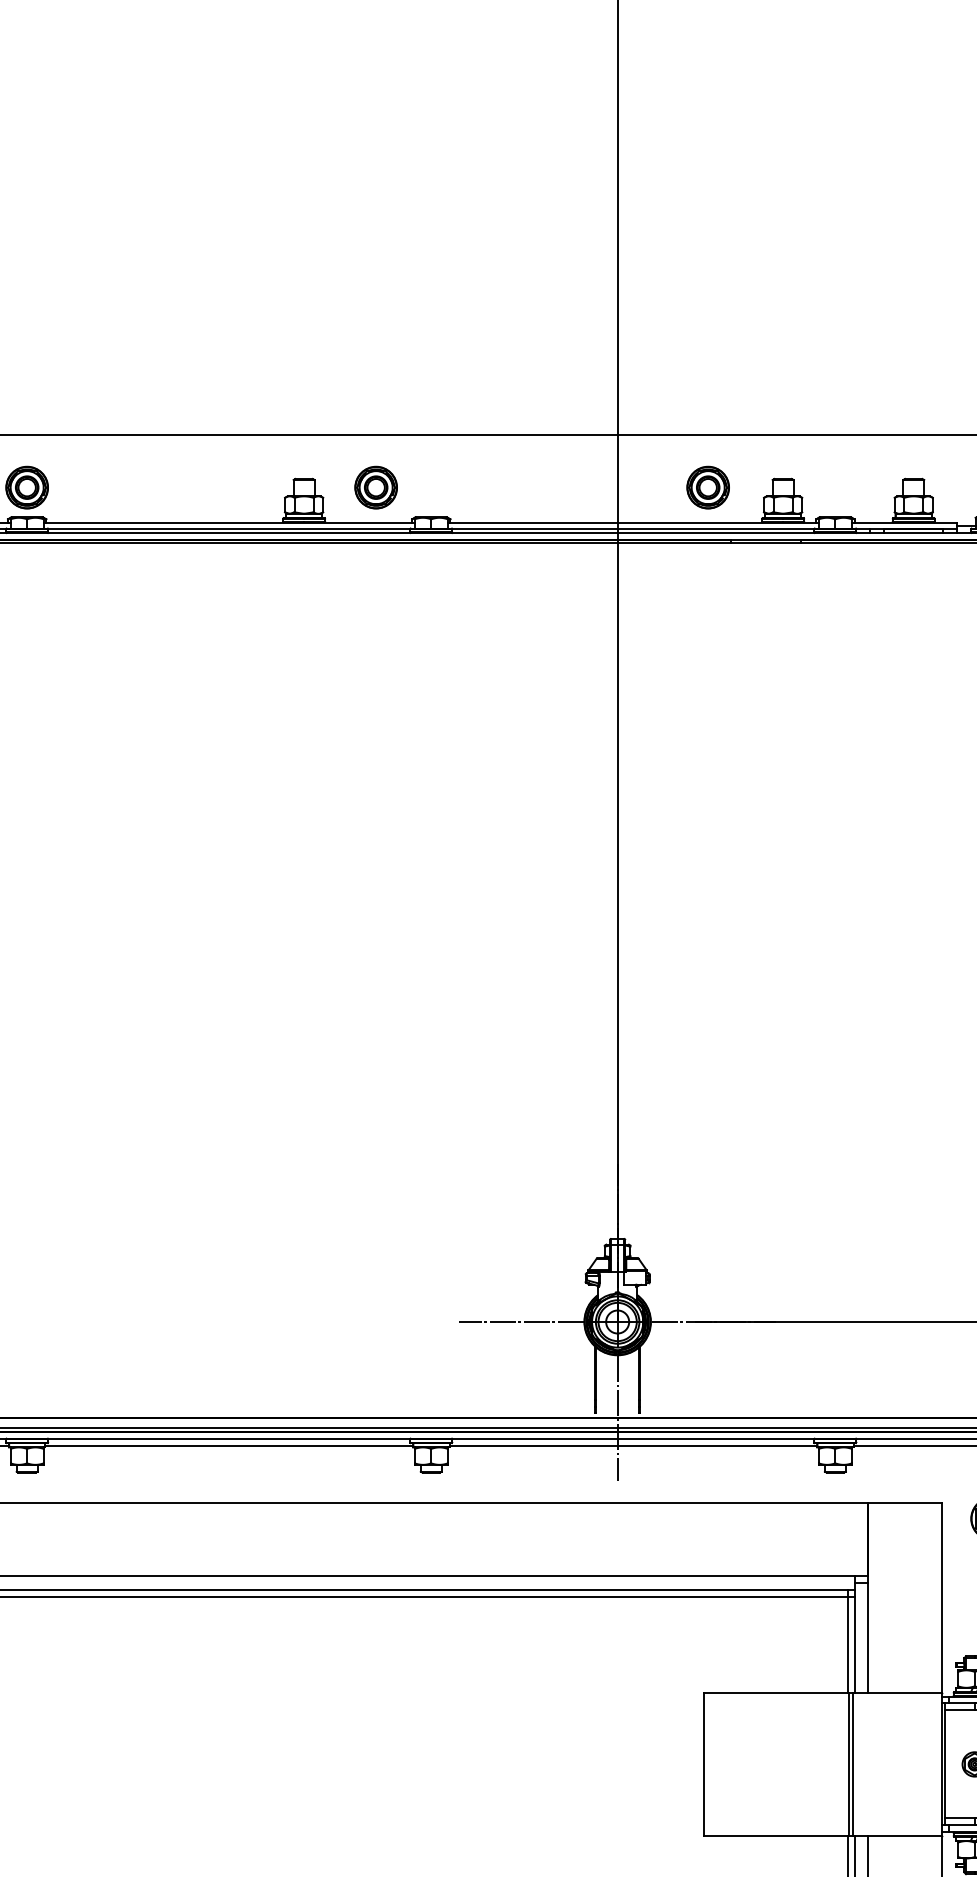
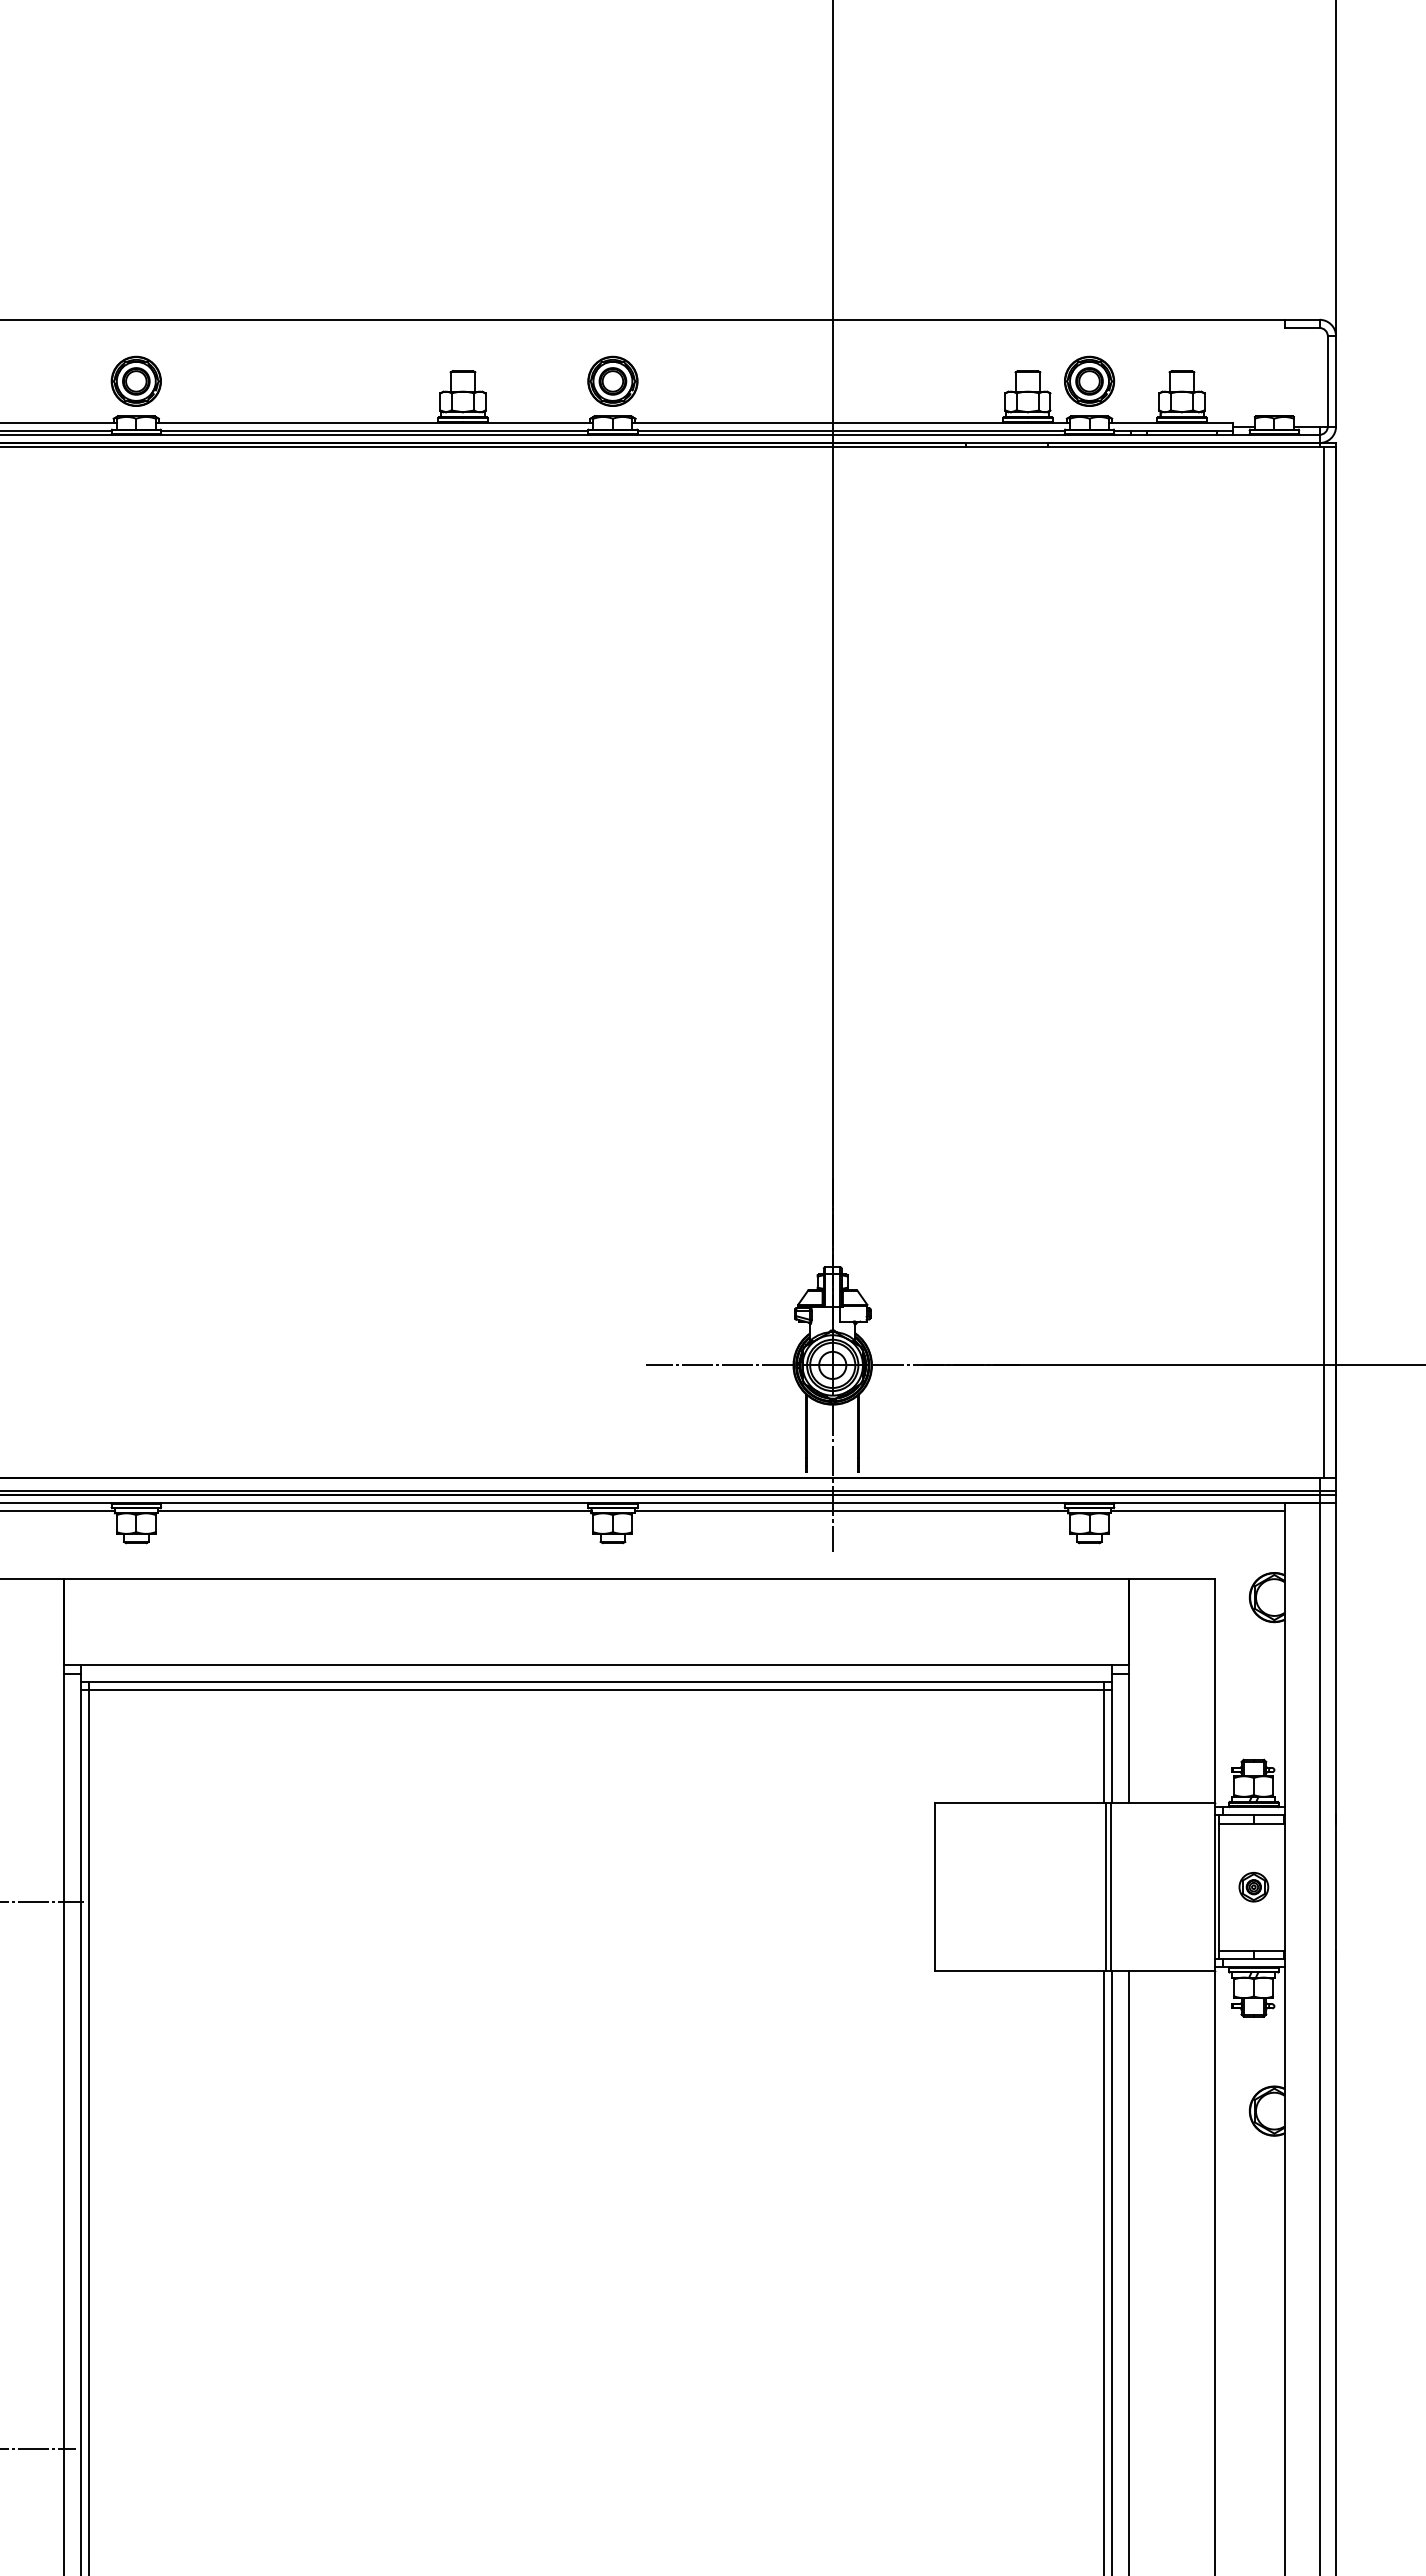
part: (375, 486) -> (612, 380), moved
part: (708, 486) -> (1089, 380), moved

